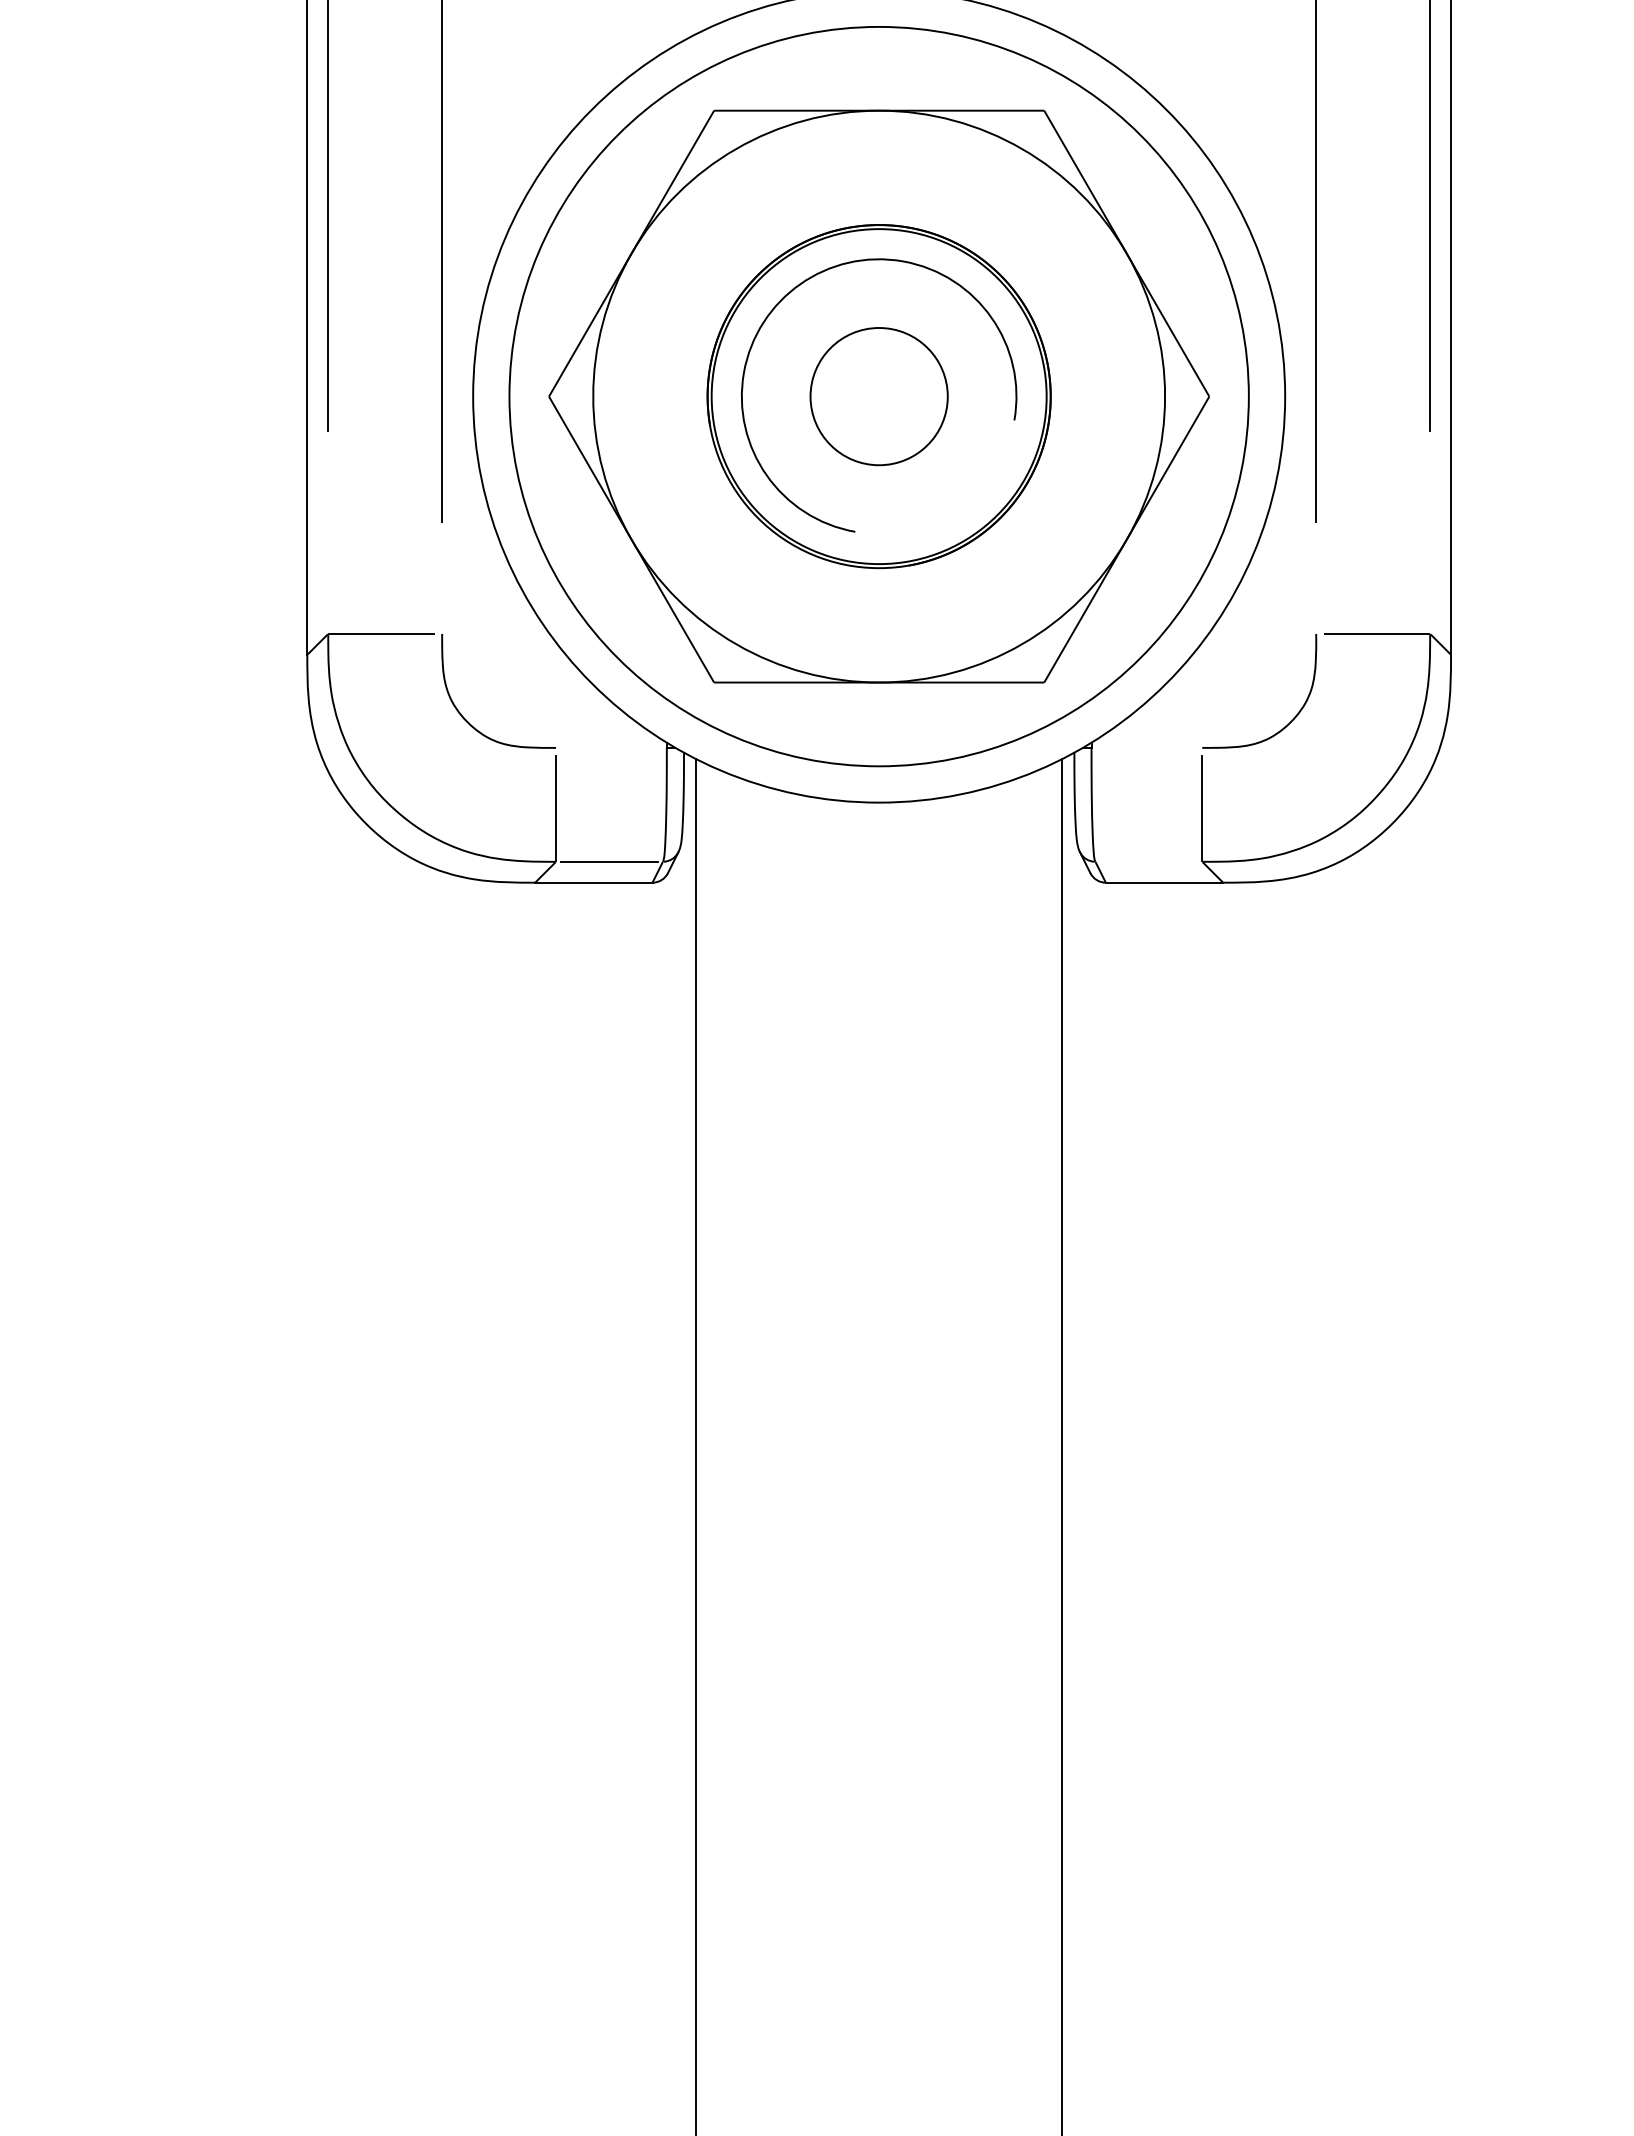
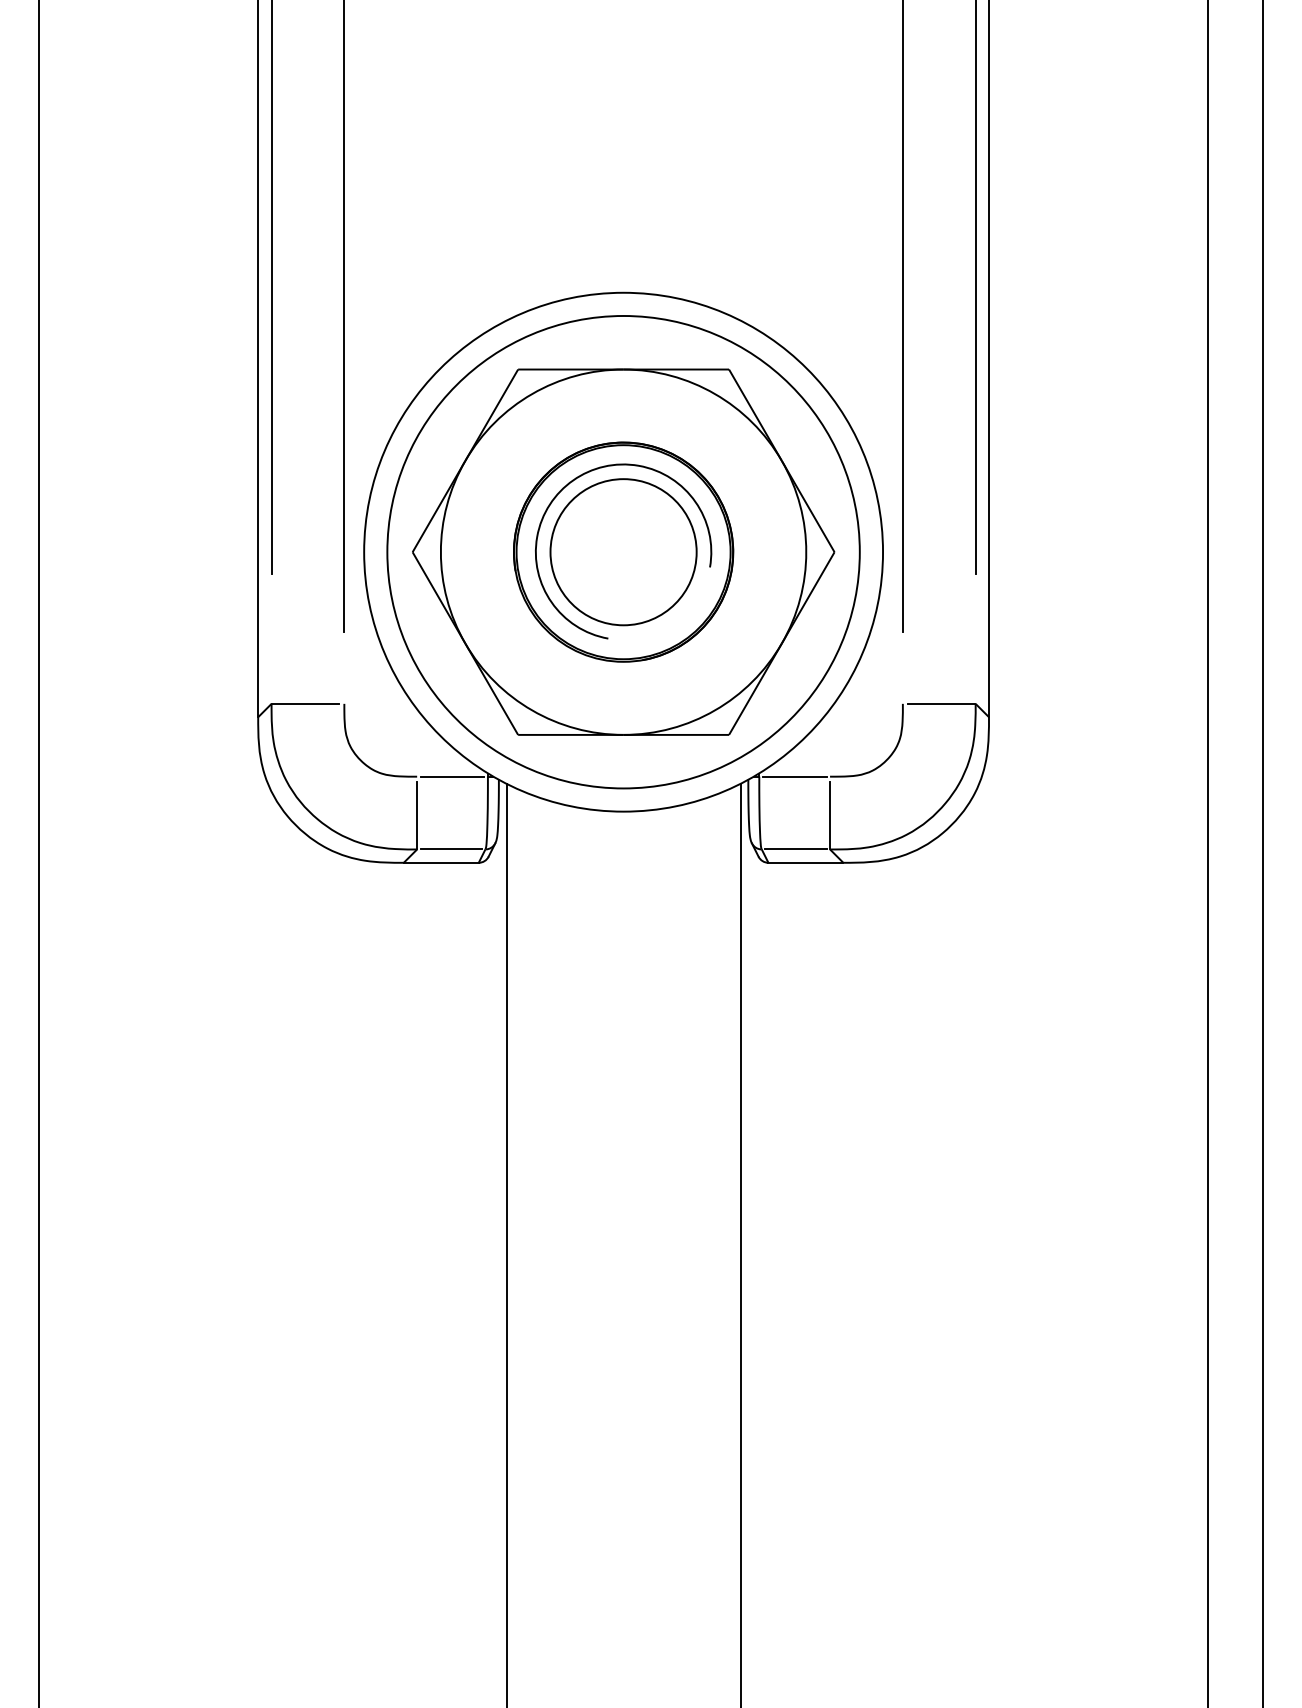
circle: (879, 397) -> (623, 552), size x1.67
line: (611, 747) -> (452, 776), added
line: (1146, 747) -> (794, 776), added
line: (1148, 861) -> (795, 849), added

